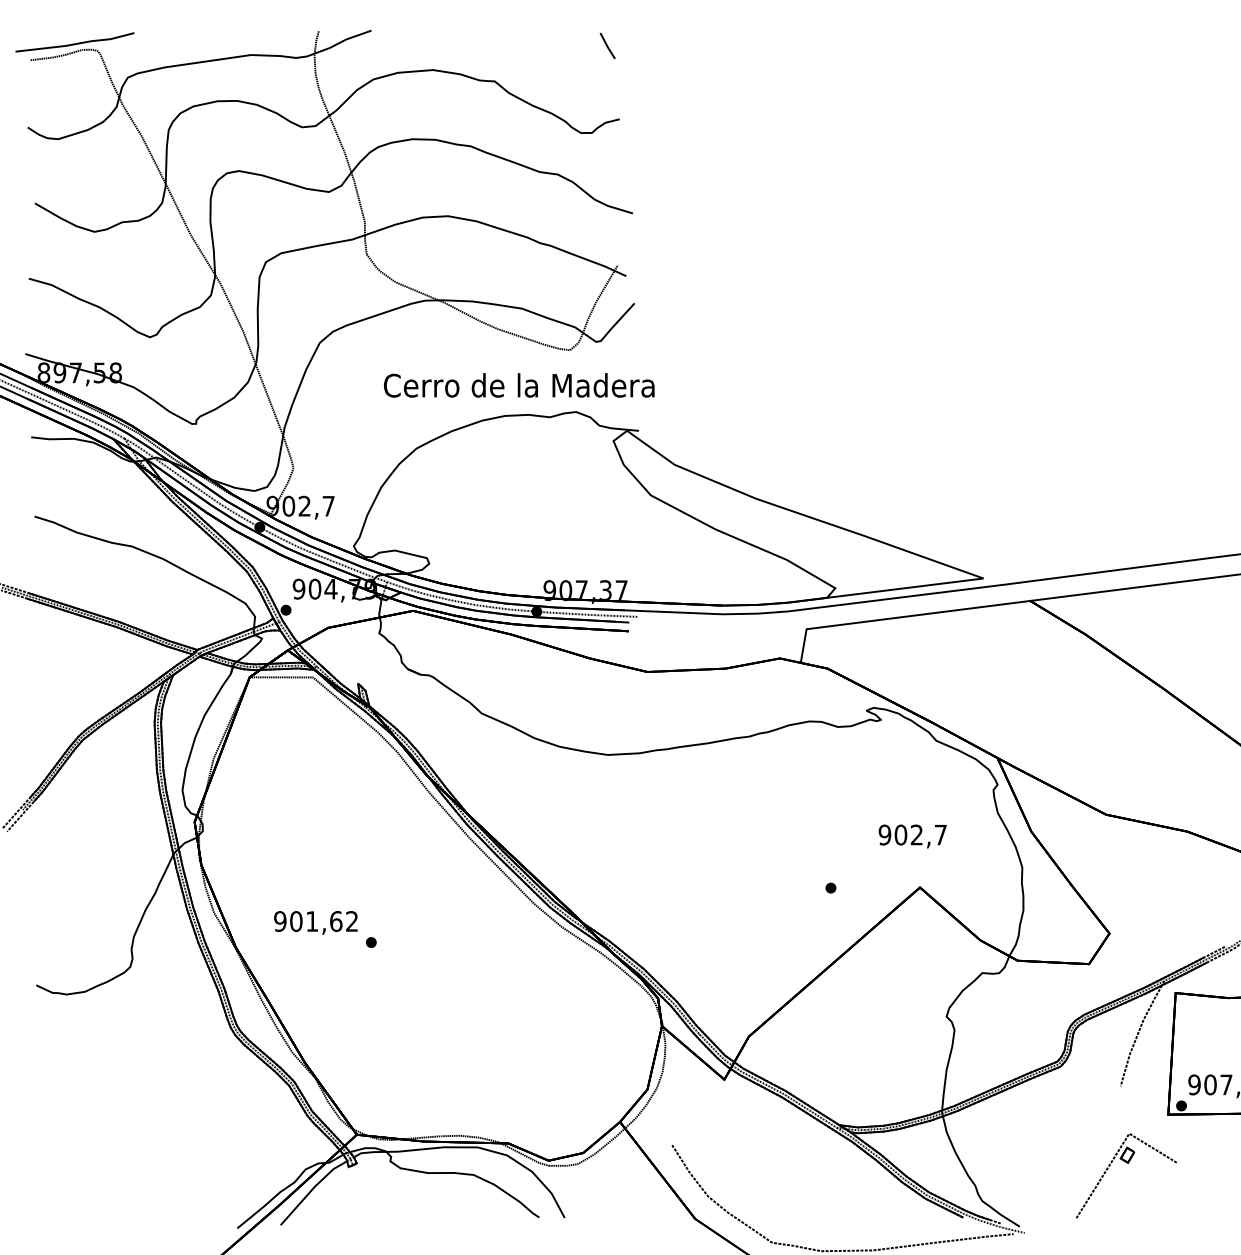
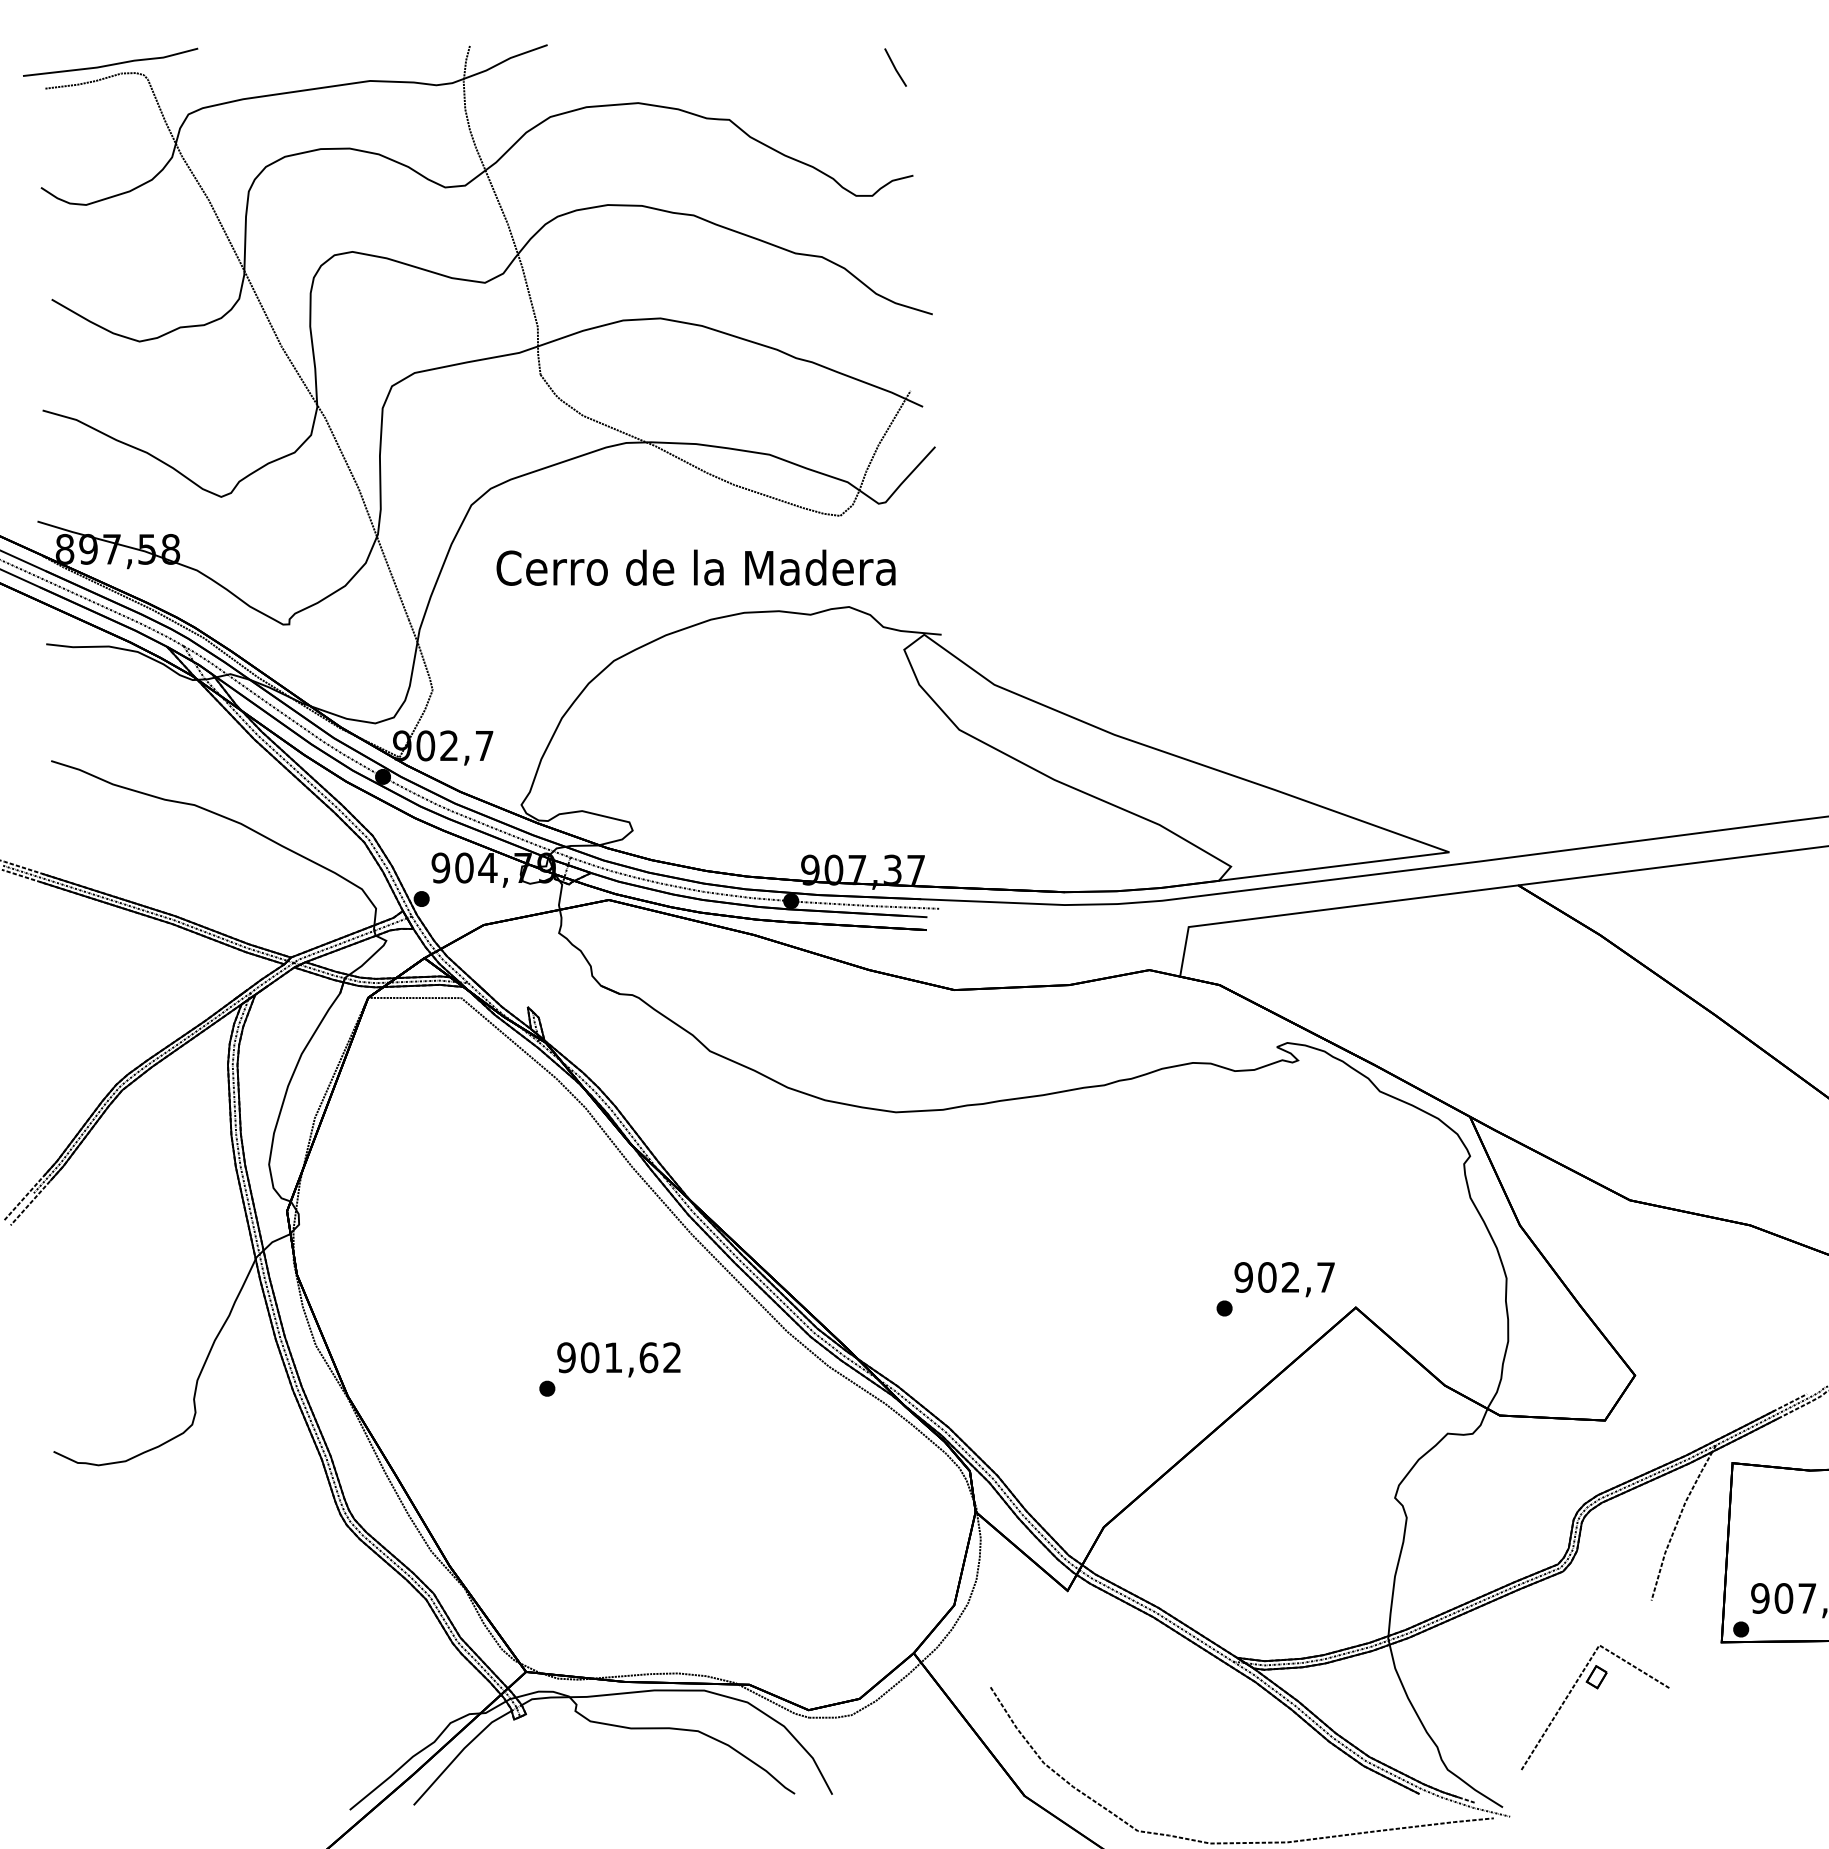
text: (519, 385) -> (696, 567), moved
text: (912, 836) -> (1284, 1279), moved
text: (315, 922) -> (618, 1359), moved
part: (1126, 1163) -> (1595, 1689), moved

